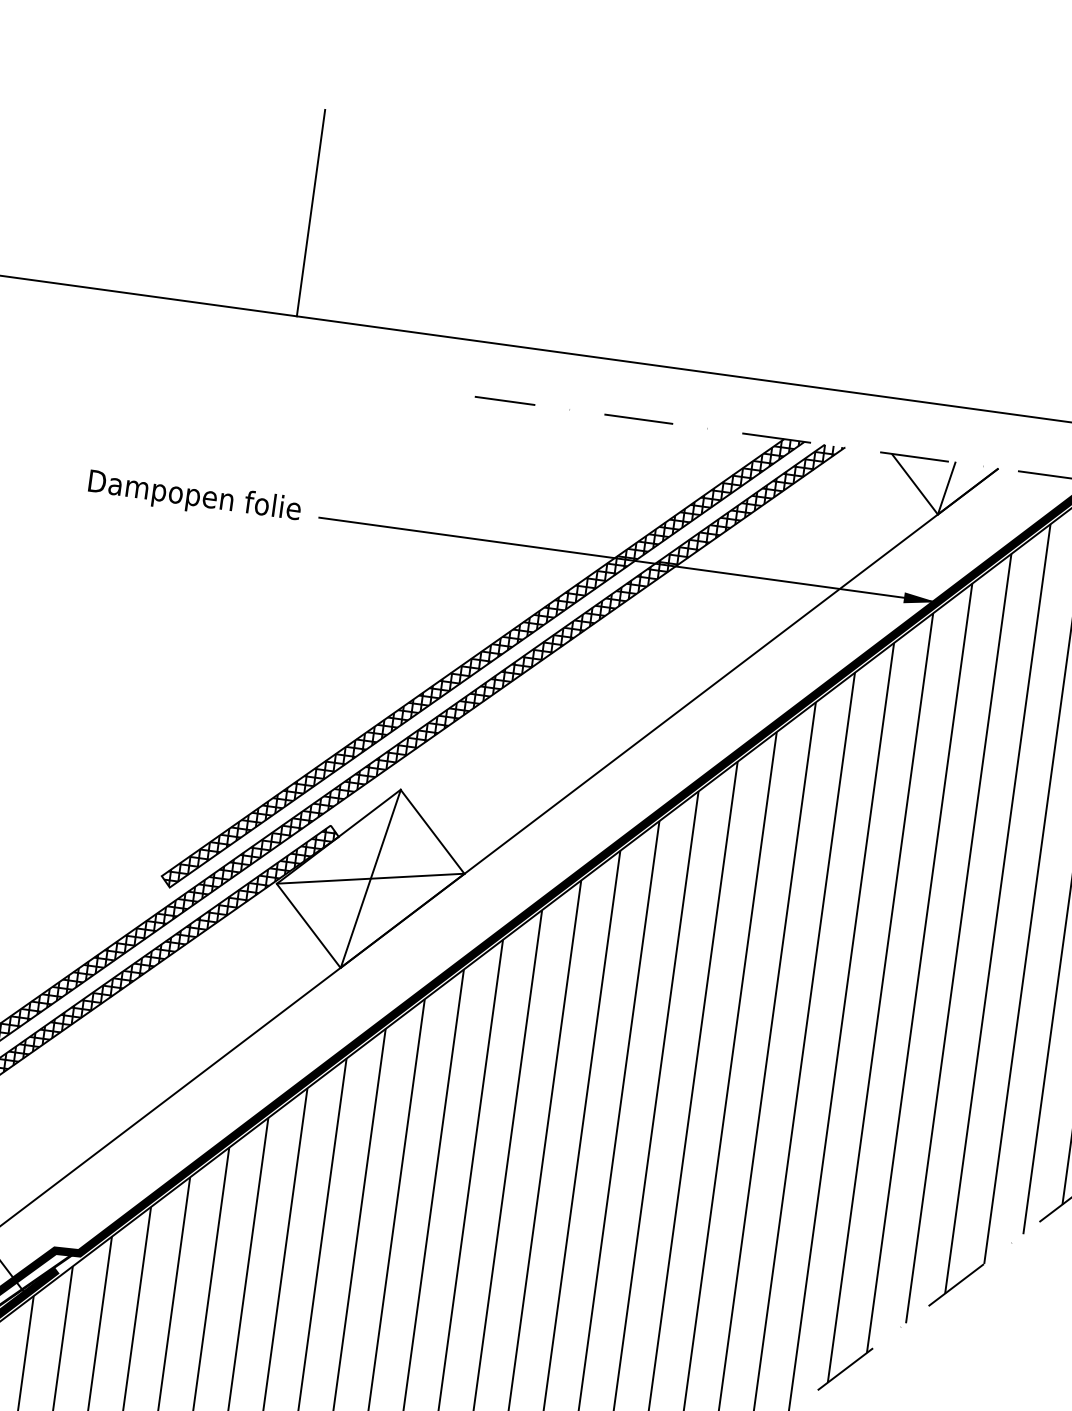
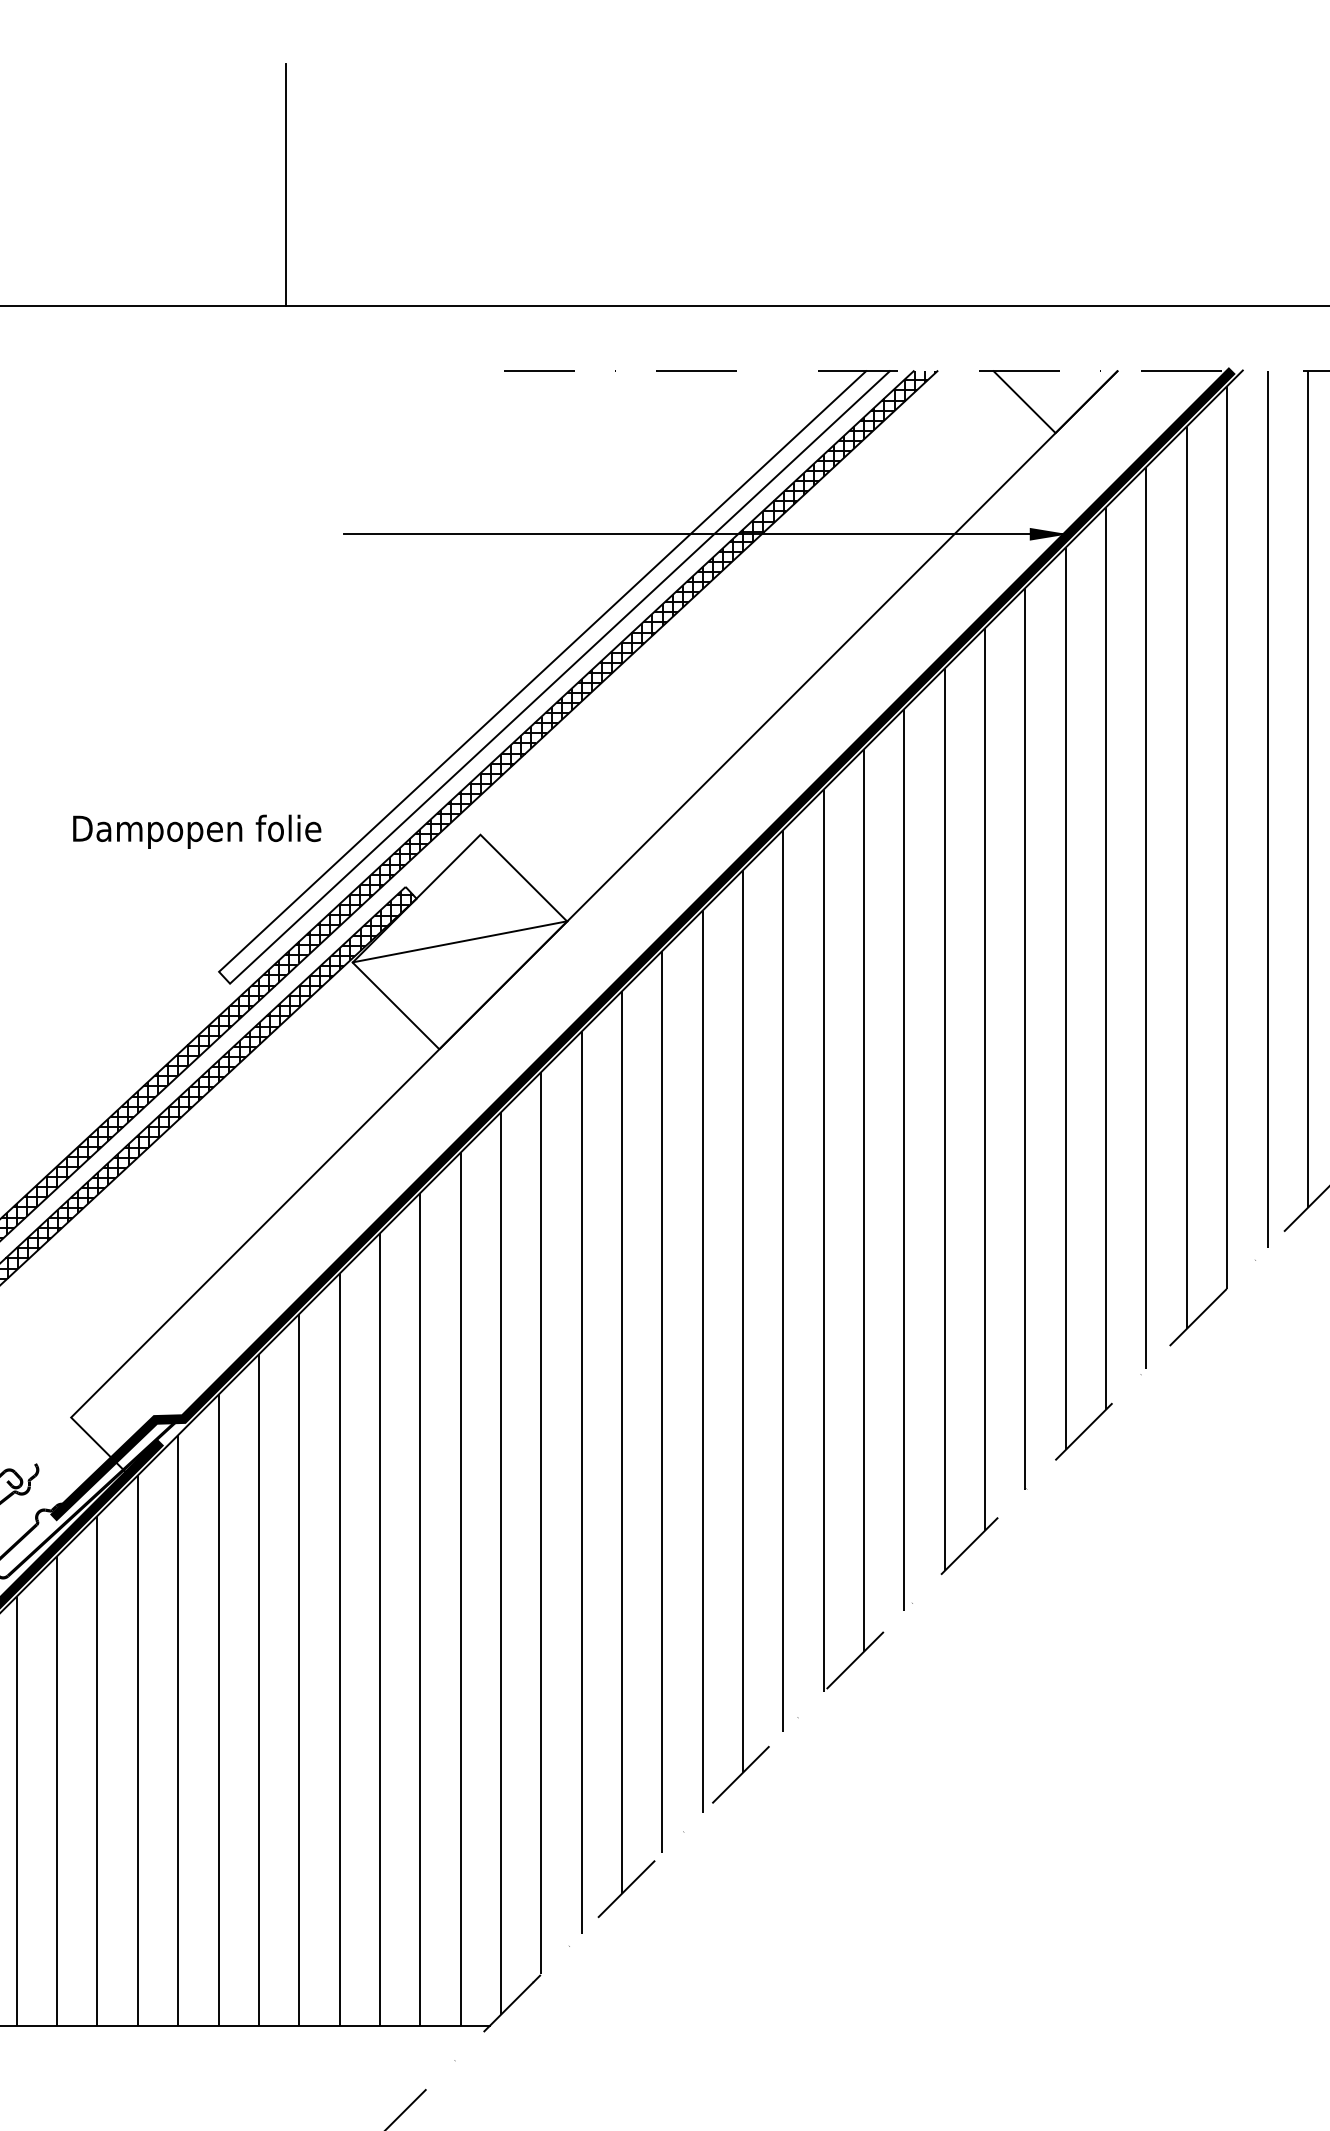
line: (946, 488) -> (1061, 401), removed
text: (194, 497) -> (197, 831), moved
hatch: (481, 663) -> (553, 676), removed
line: (370, 878) -> (459, 941), removed

